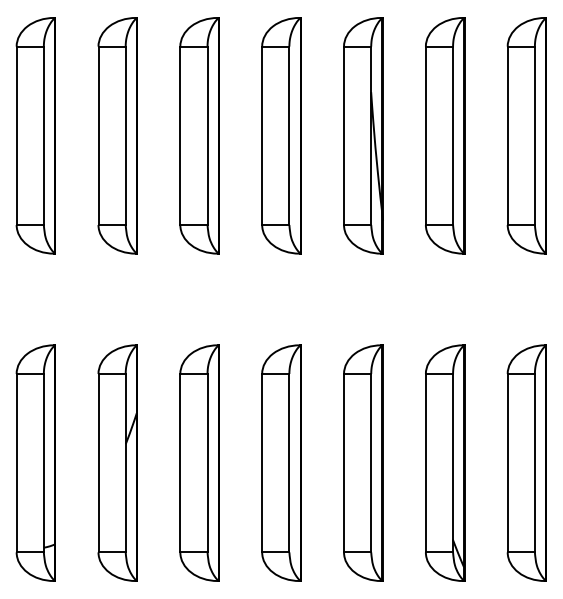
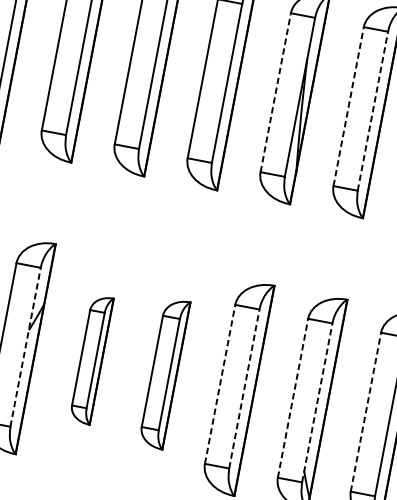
line: (344, 135) -> (276, 92), solid -> dashed
line: (425, 135) -> (348, 106), solid -> dashed
line: (453, 135) -> (373, 111), solid -> dashed
line: (125, 462) -> (25, 346), solid -> dashed
part: (199, 462) -> (91, 359), size x0.6
part: (281, 462) -> (164, 373), size x0.7
line: (344, 462) -> (220, 383), solid -> dashed
line: (371, 462) -> (244, 388), solid -> dashed
line: (425, 462) -> (292, 397), solid -> dashed
line: (453, 462) -> (317, 402), solid -> dashed
line: (507, 462) -> (365, 411), solid -> dashed

